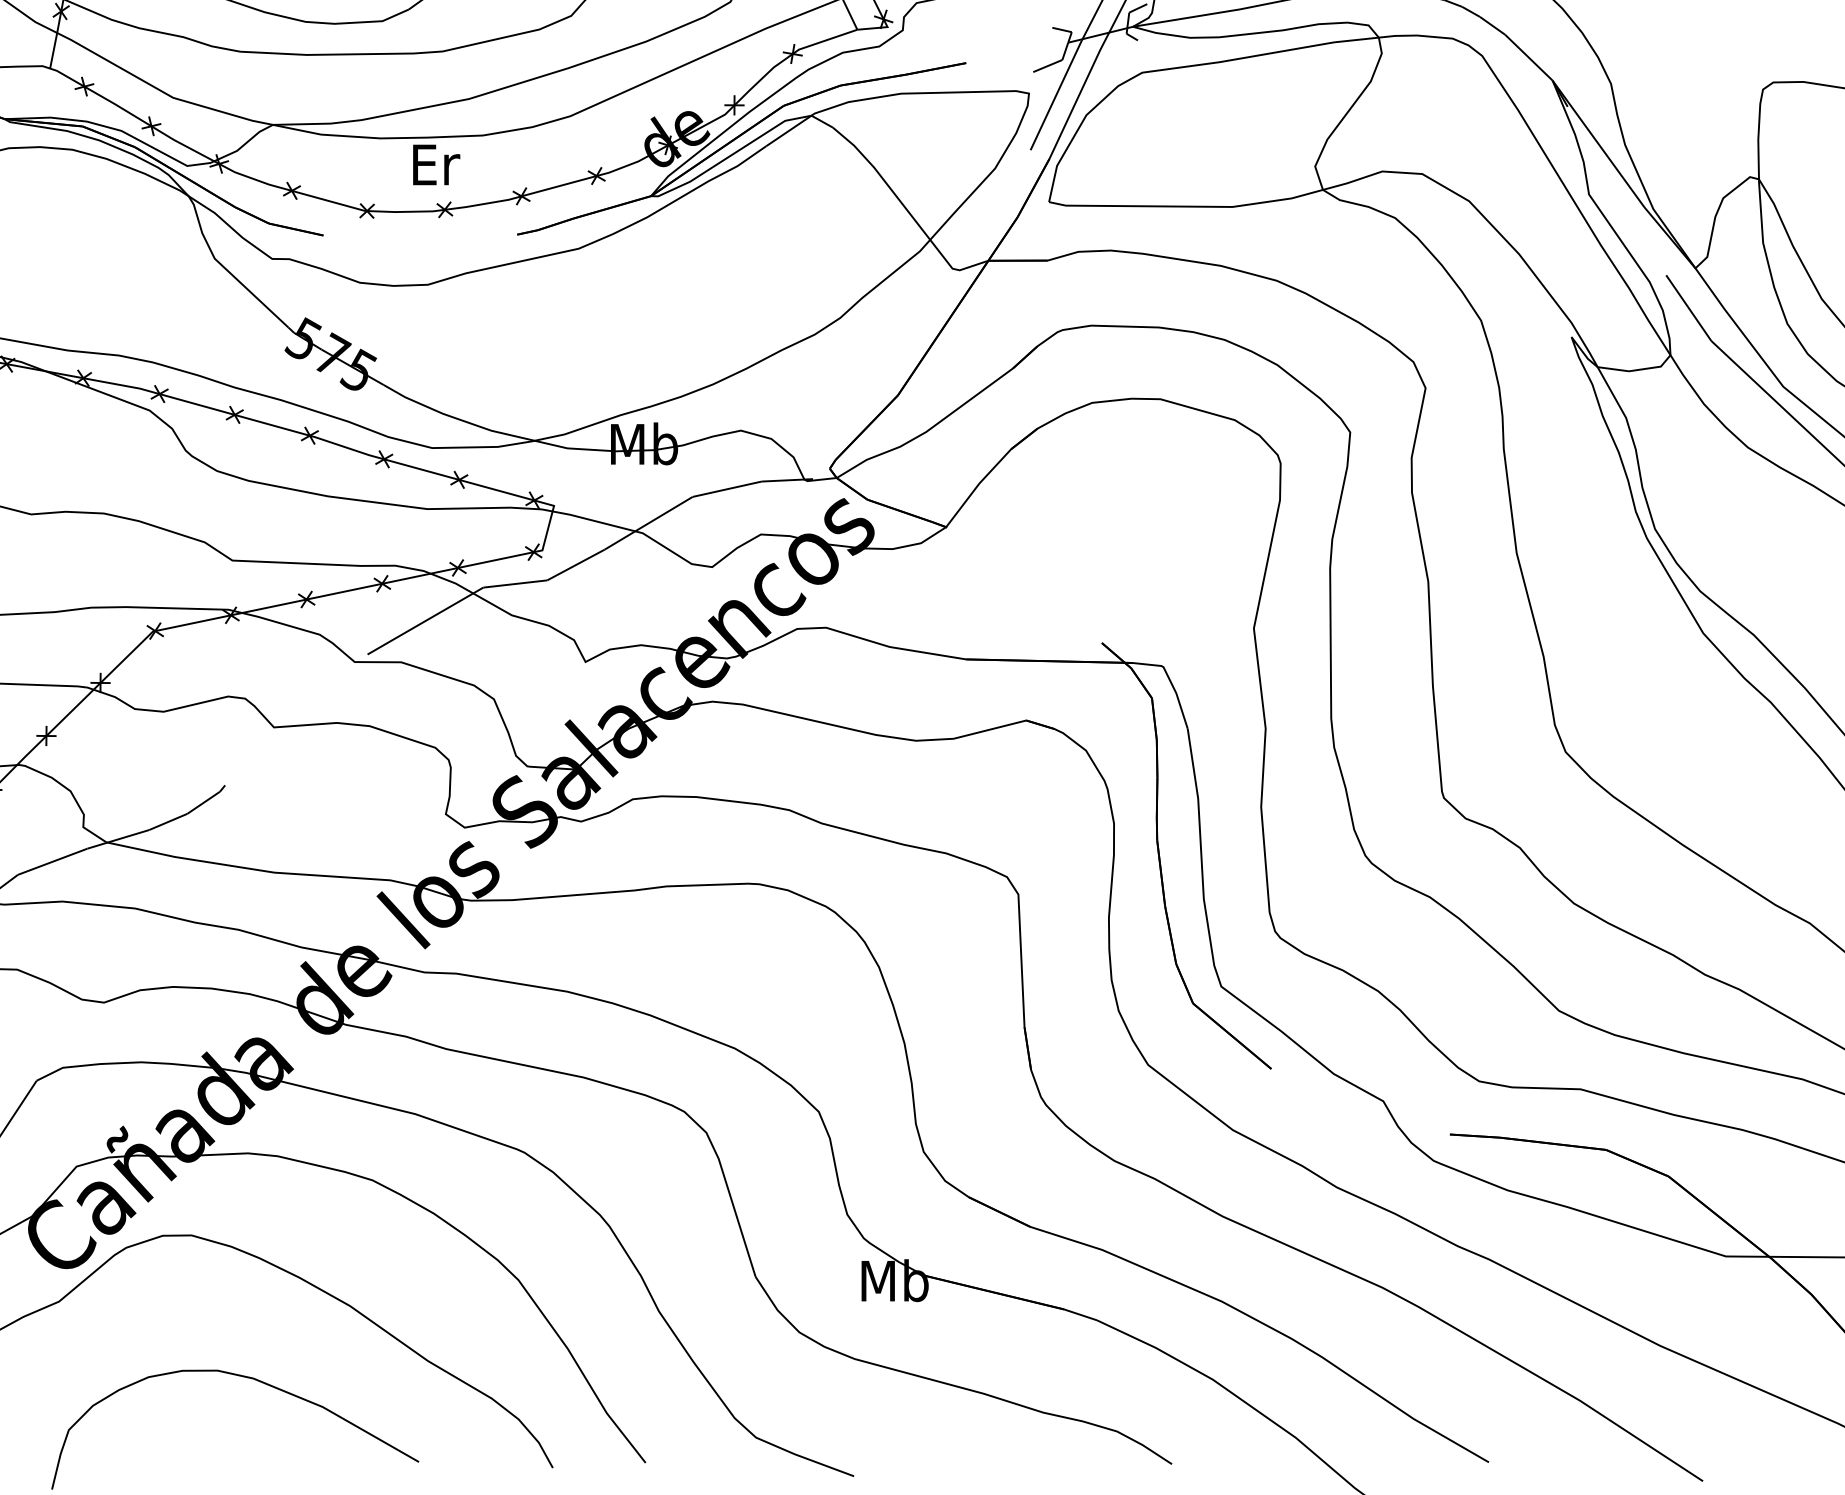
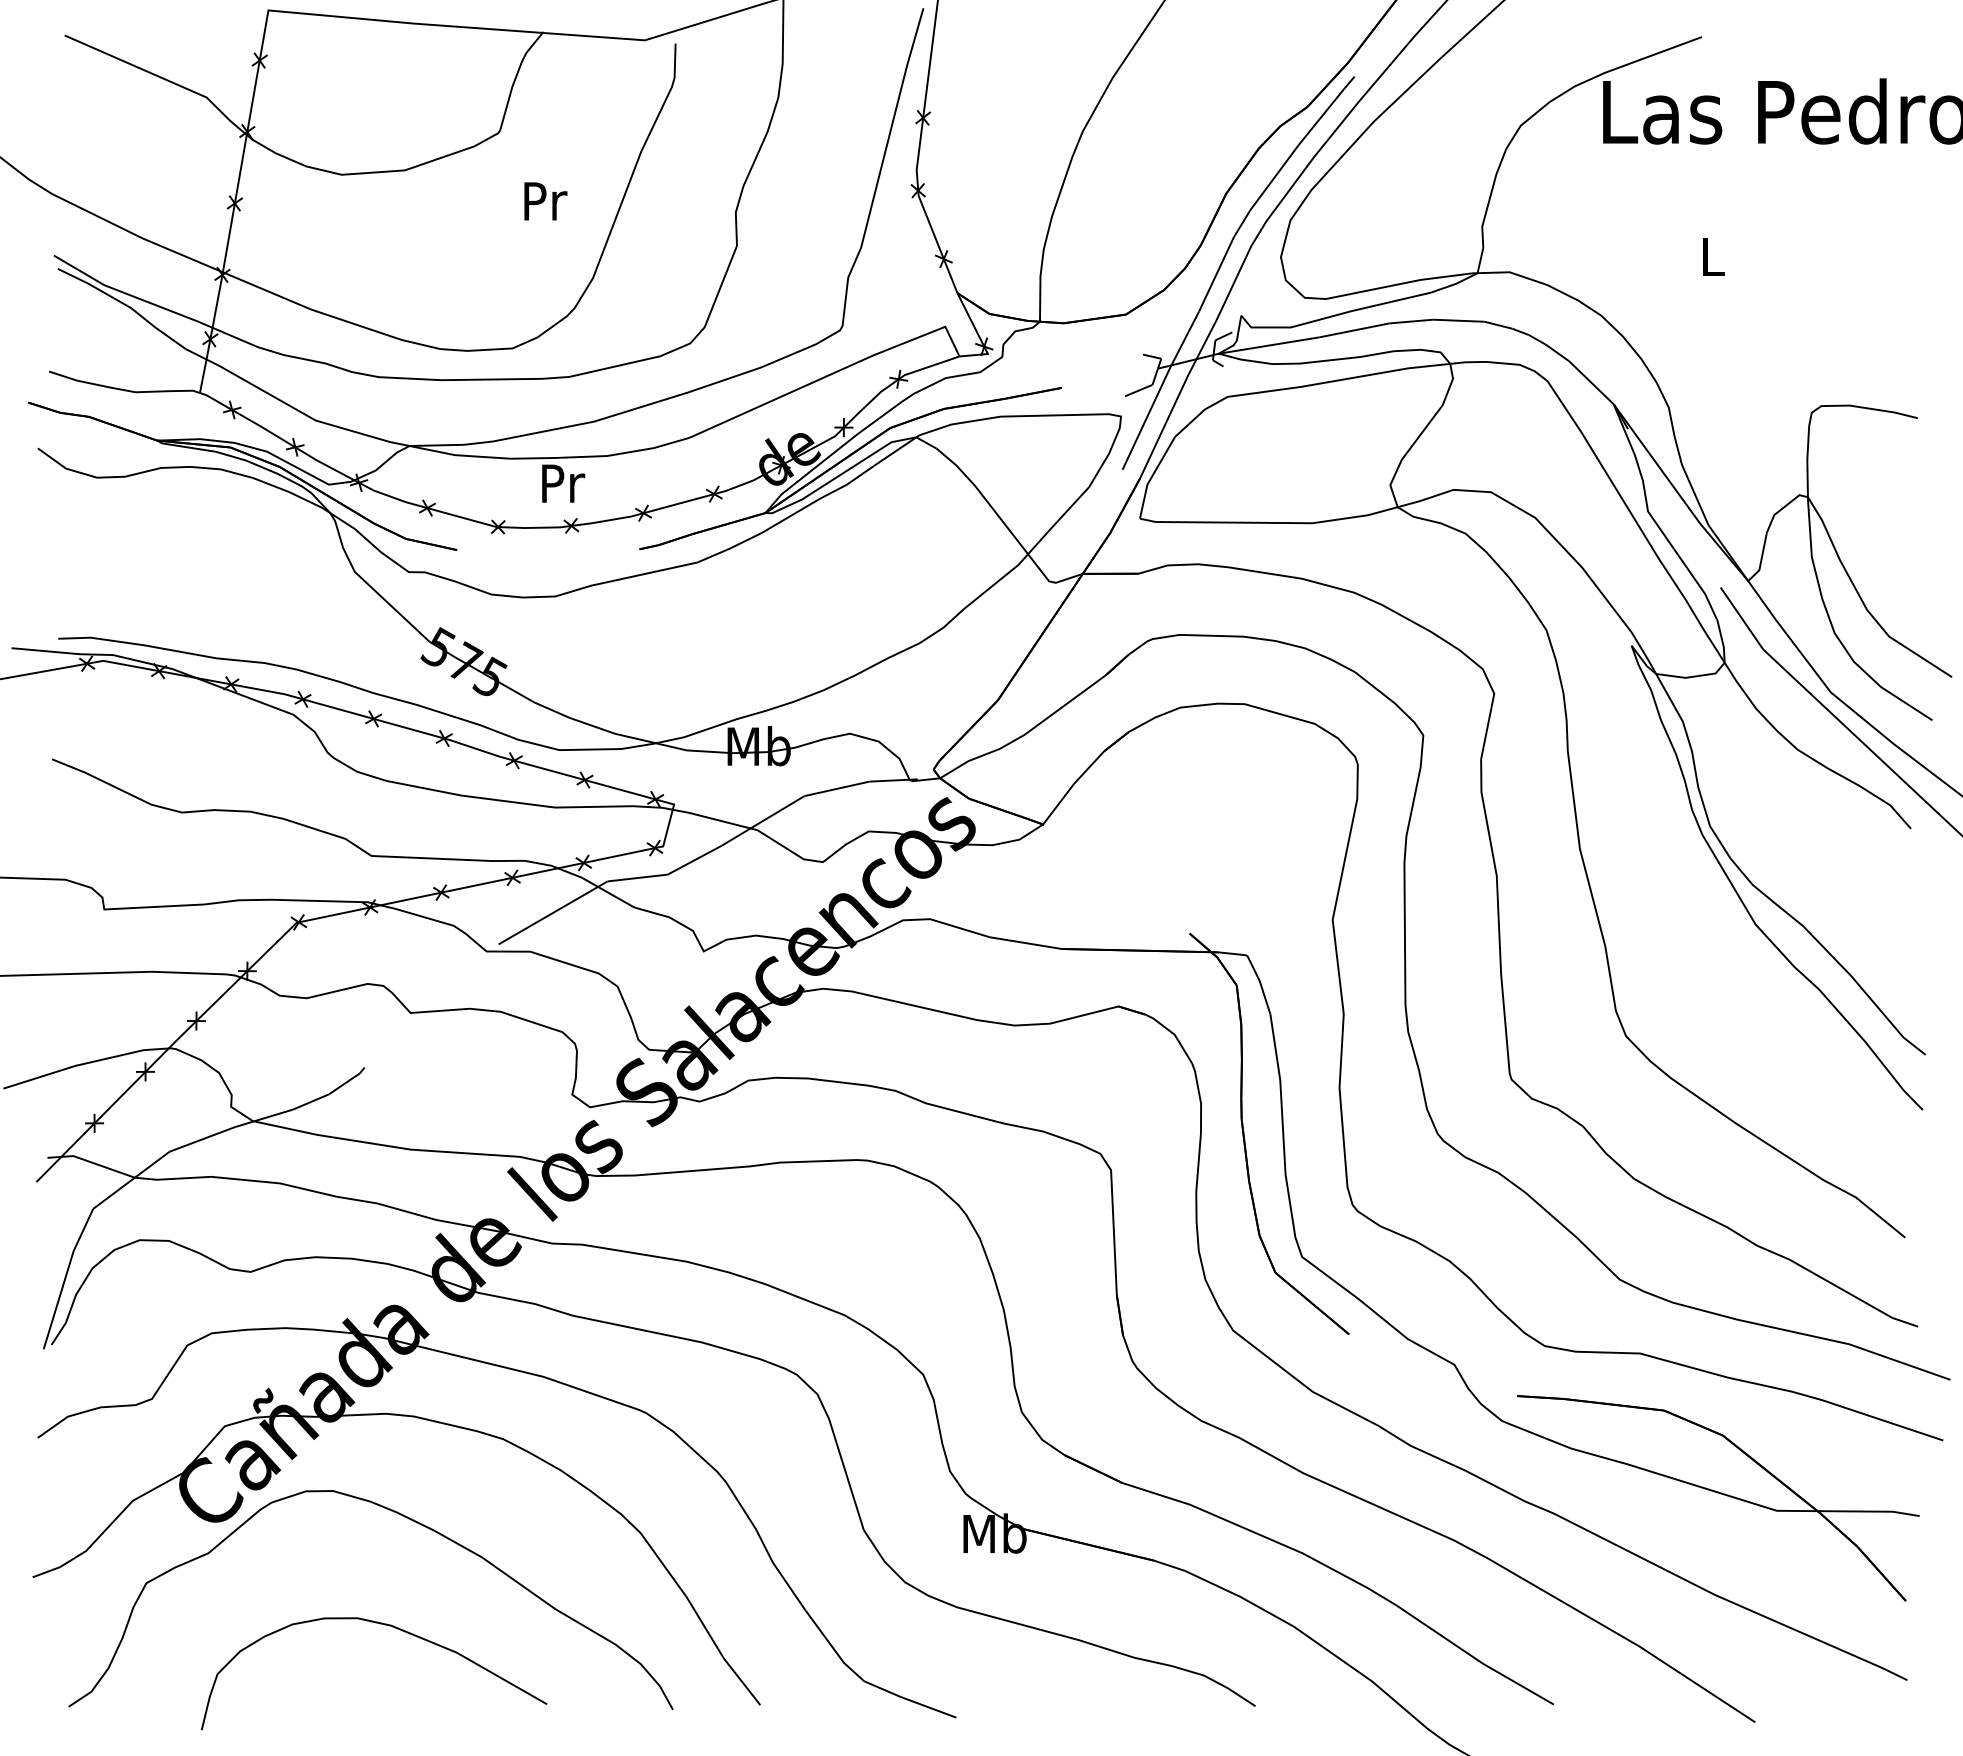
text: (436, 164) -> (563, 483), Er -> Pr

